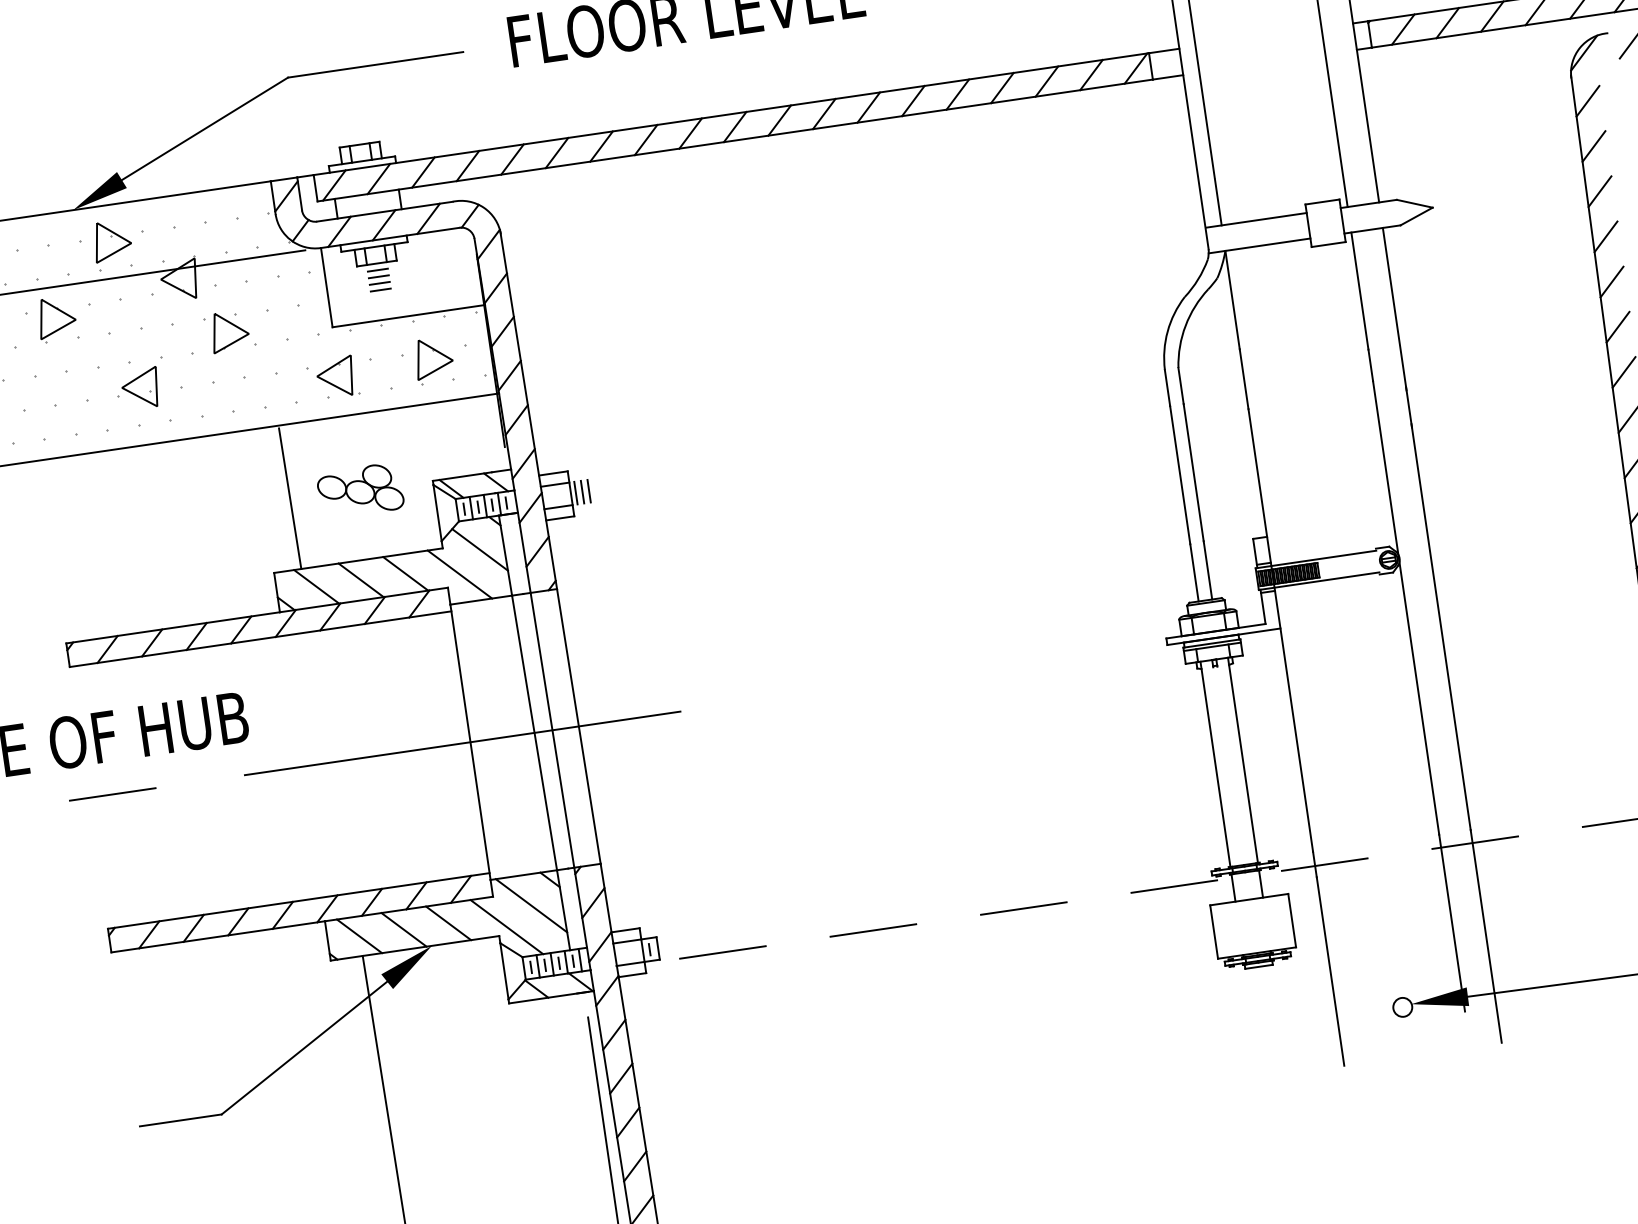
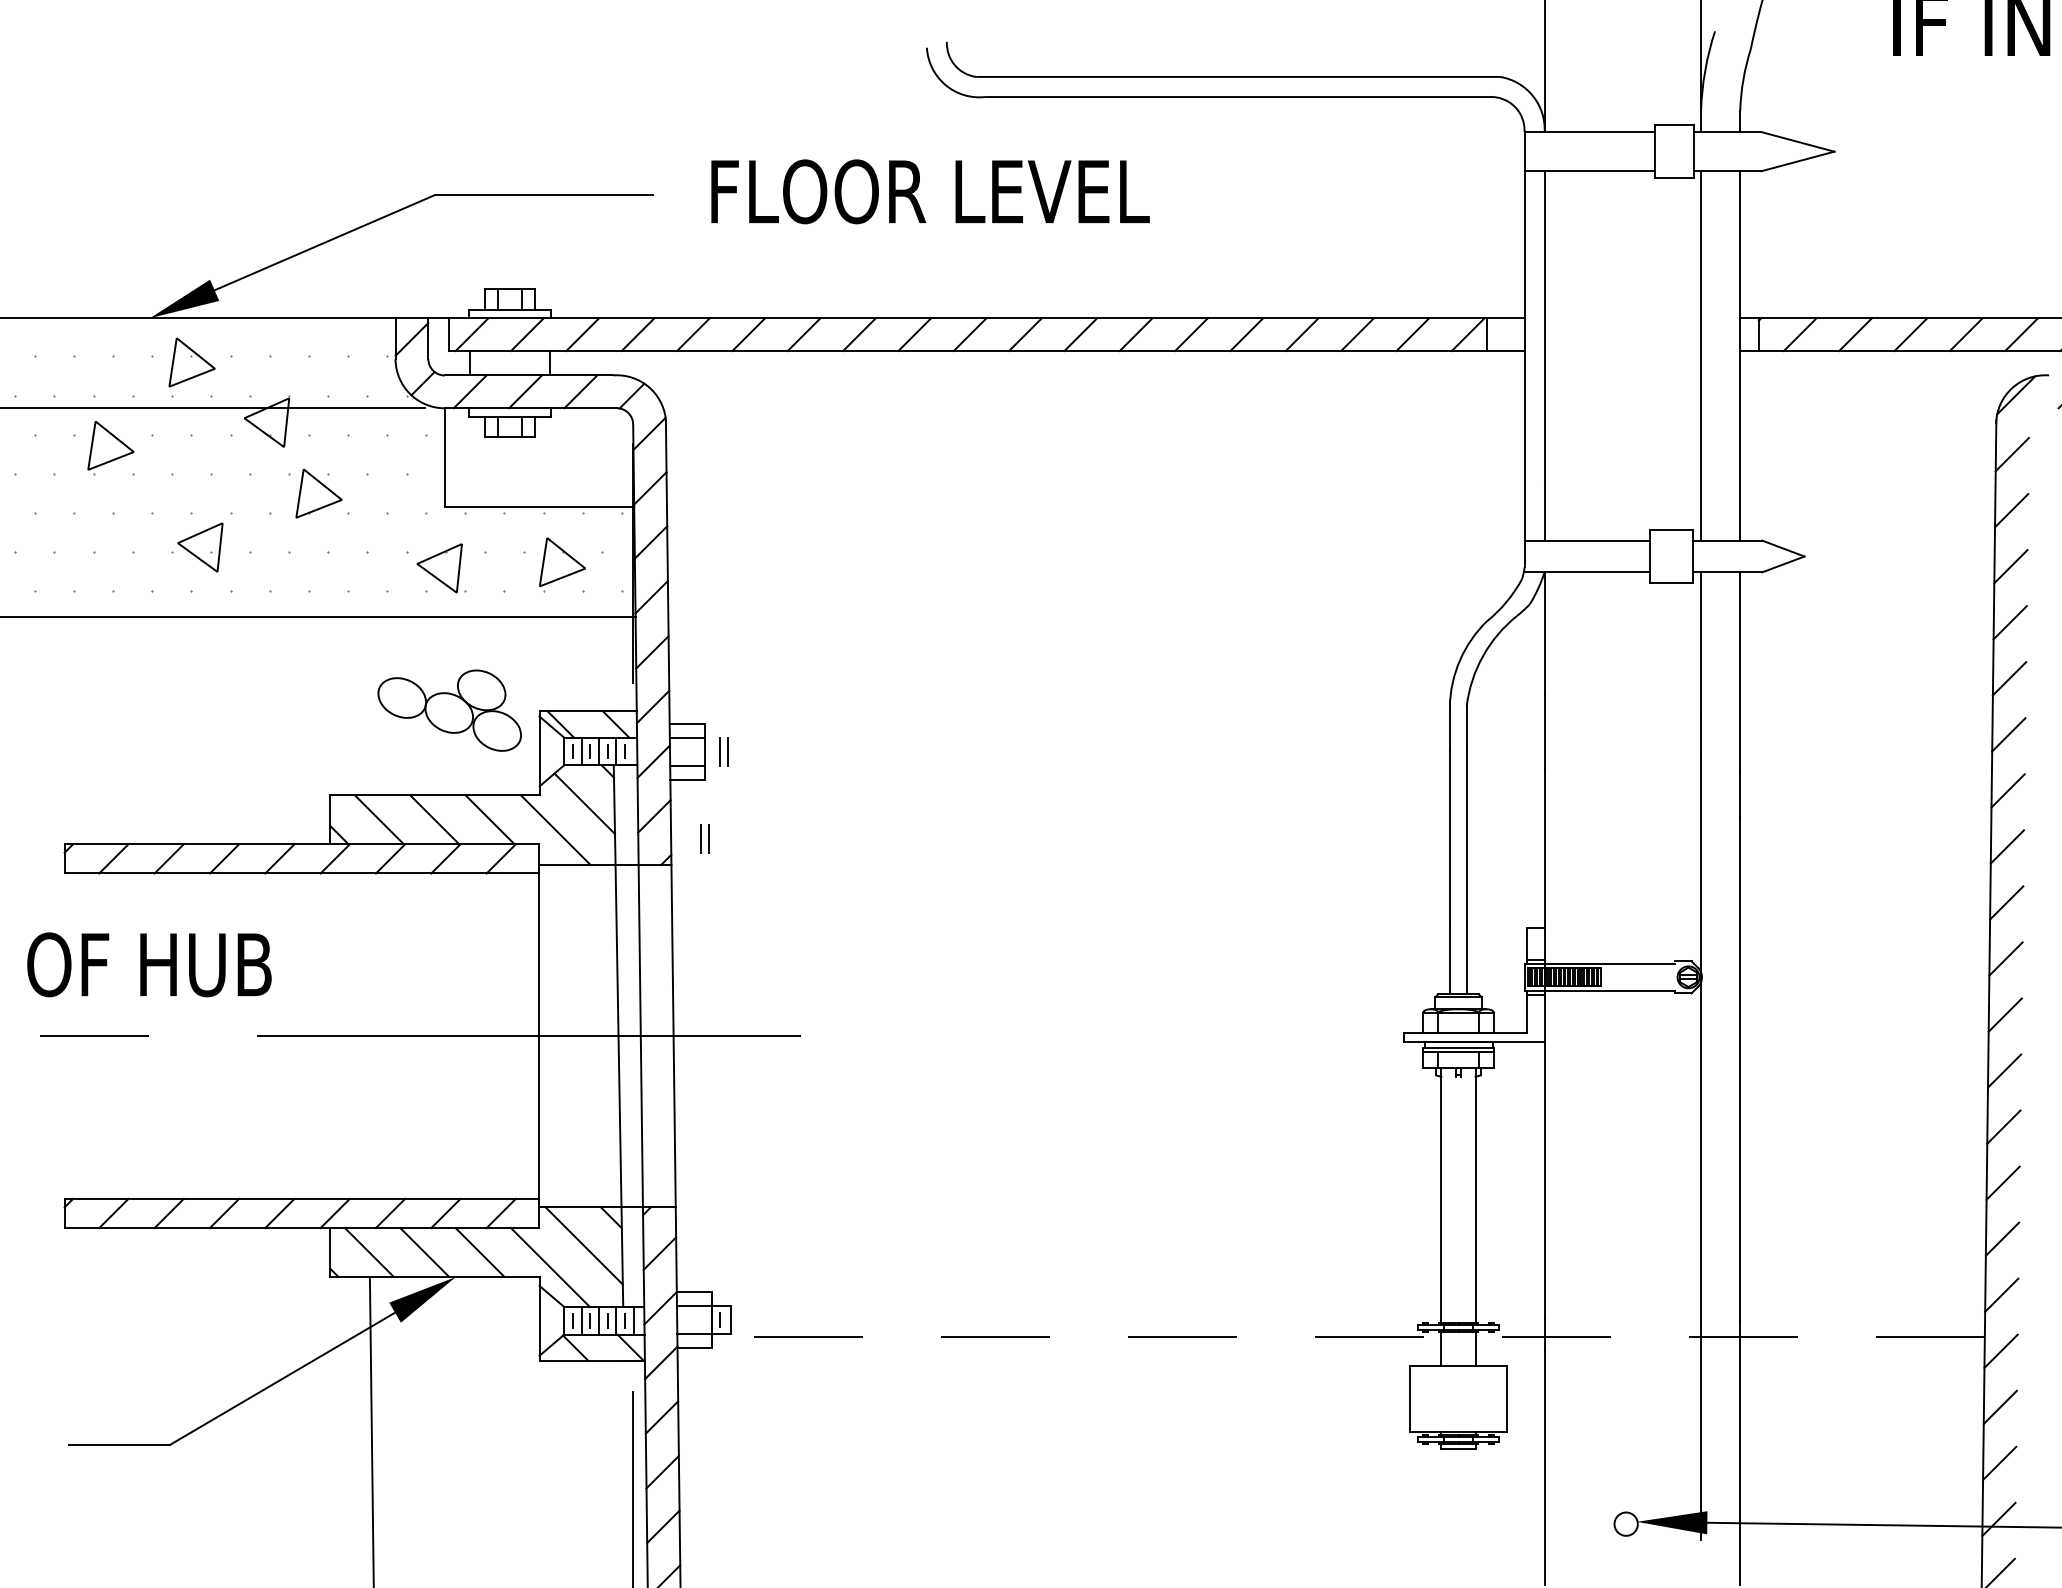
line: (377, 270) -> (509, 445), removed
line: (378, 276) -> (509, 453), removed
line: (379, 283) -> (509, 461), removed
line: (380, 290) -> (509, 470), removed
part: (360, 490) -> (449, 710), size x1.4
line: (575, 492) -> (711, 751), removed
line: (289, 498) -> (362, 707), removed
part: (580, 563) -> (704, 838), added

